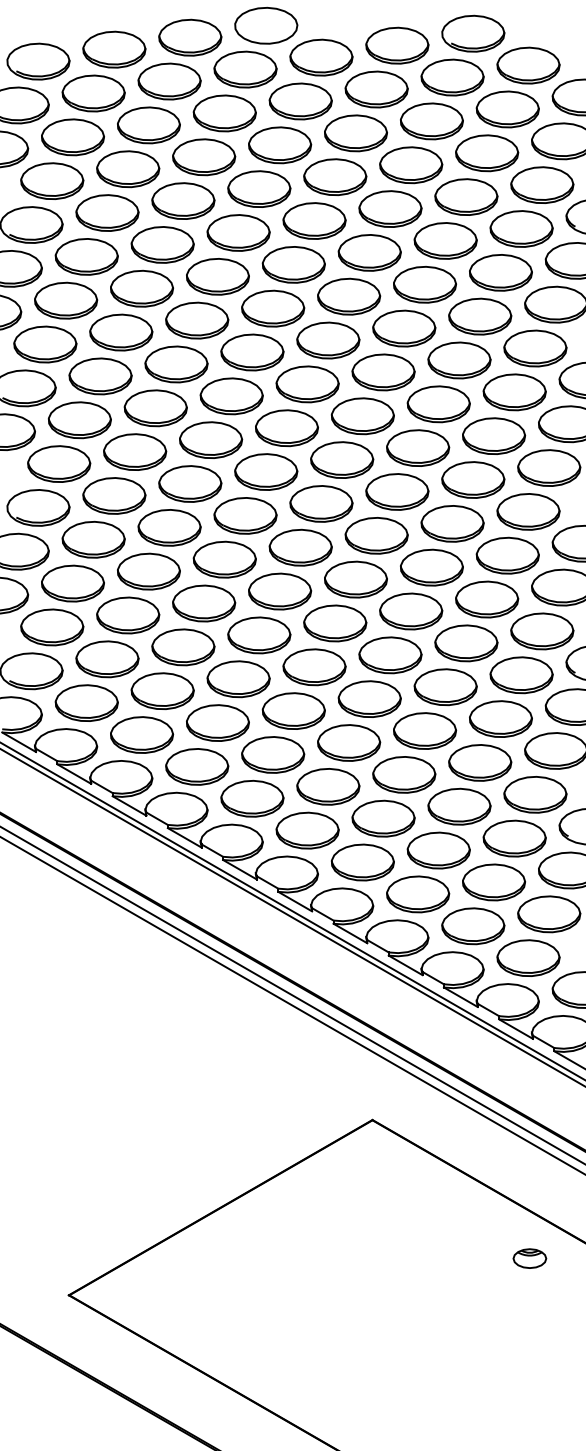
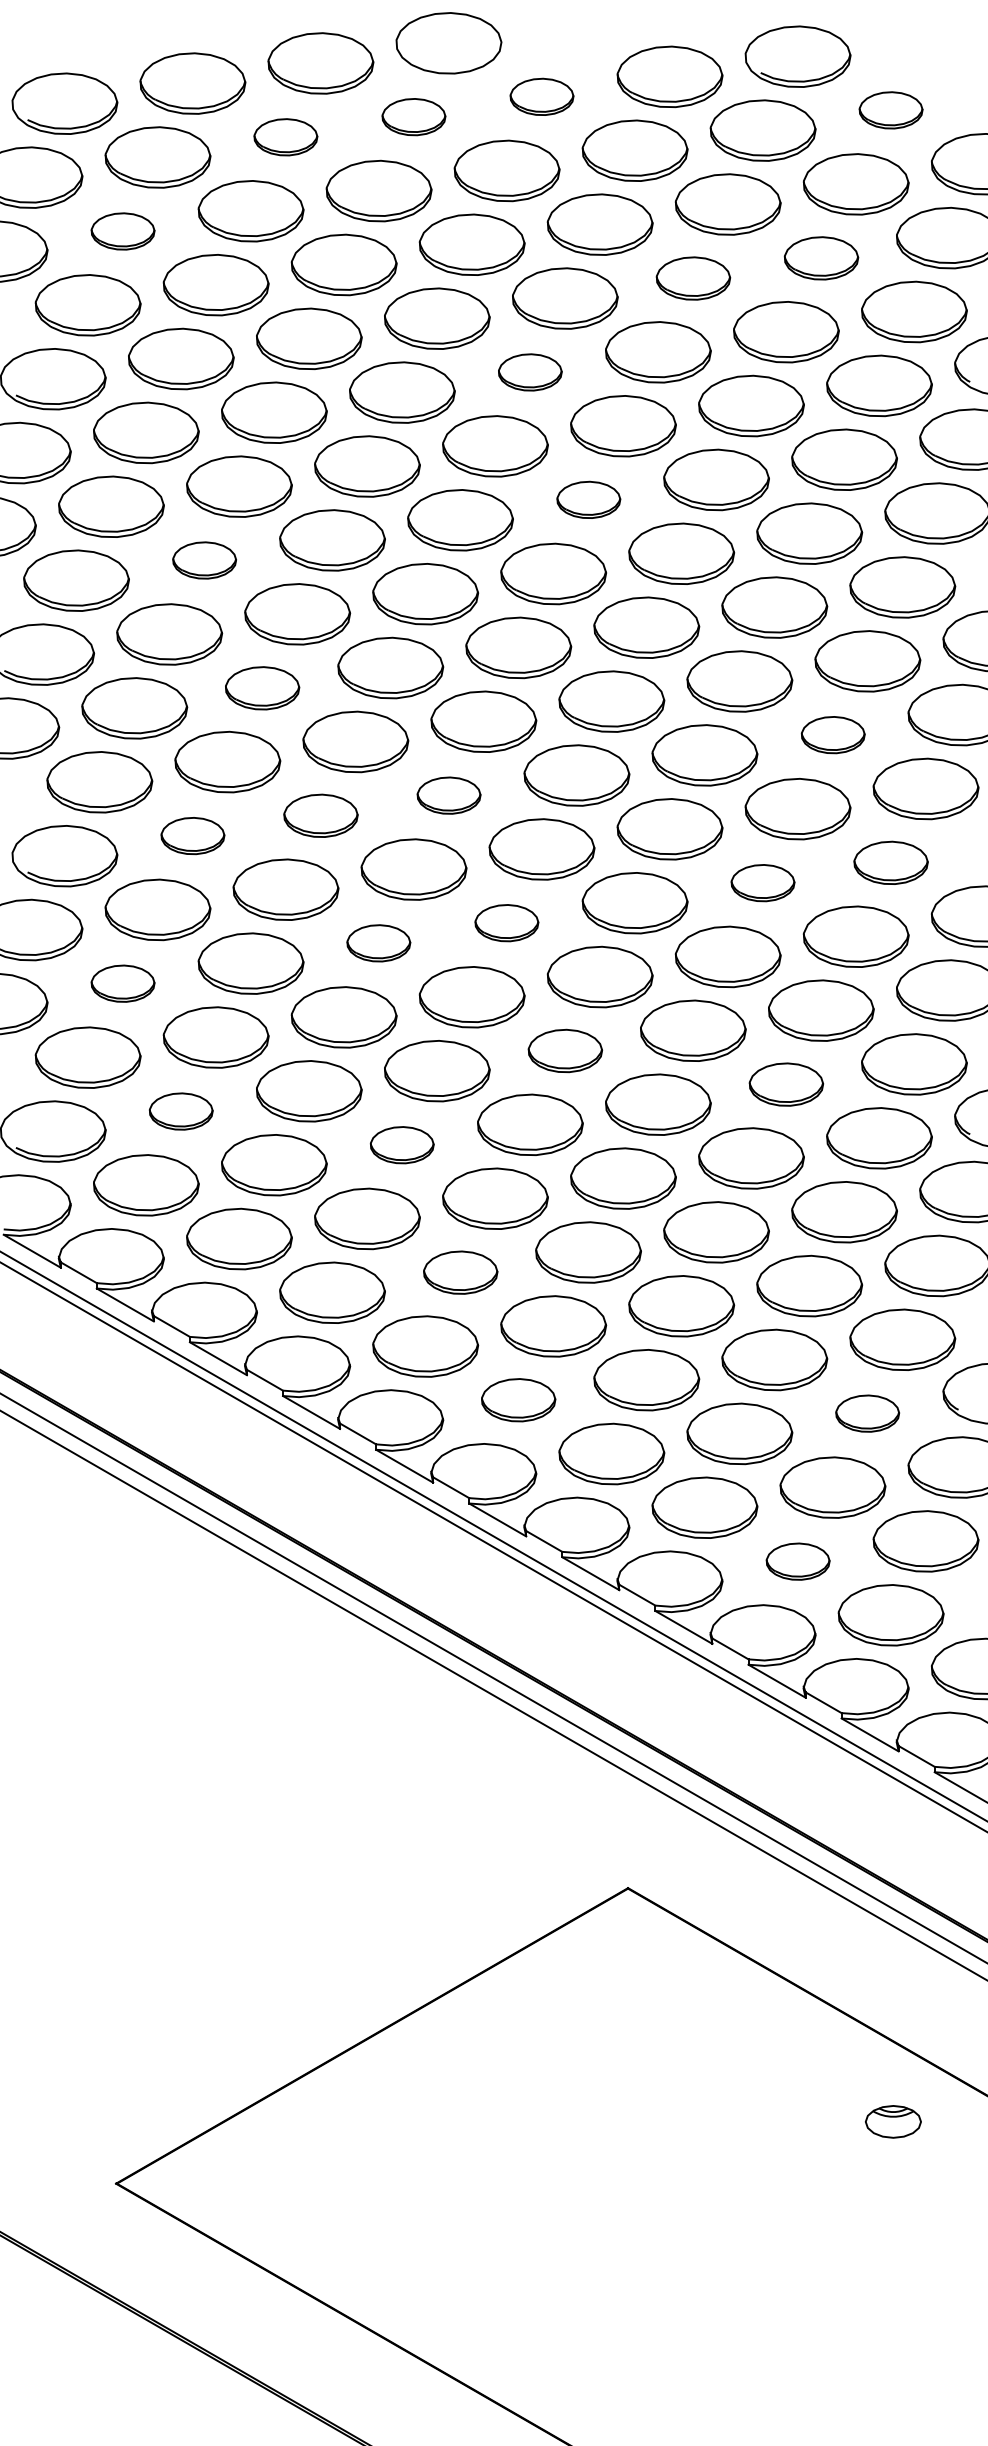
part: (321, 57) -> (542, 96), size x0.6
part: (528, 65) -> (891, 110), size x0.6
part: (245, 69) -> (413, 116), size x0.6
part: (169, 81) -> (285, 137), size x0.6
part: (72, 137) -> (122, 231), size x0.6
part: (487, 153) -> (821, 258), size x0.7
part: (411, 165) -> (693, 278), size x0.7
part: (314, 220) -> (530, 371), size x0.6
part: (349, 296) -> (589, 499), size x0.6
part: (121, 332) -> (204, 560), size x0.6
part: (155, 408) -> (262, 688), size x0.7
part: (494, 435) -> (833, 734), size x0.6
part: (266, 471) -> (449, 794), size x0.6
part: (190, 483) -> (321, 814), size x0.7
part: (114, 495) -> (193, 835), size x0.6
part: (528, 511) -> (891, 862), size x0.7
part: (452, 523) -> (762, 882), size x0.6
part: (300, 547) -> (506, 922), size x0.6
part: (224, 559) -> (378, 943), size x0.6
part: (72, 583) -> (122, 983), size x0.6
part: (335, 623) -> (565, 1051), size x0.7
part: (466, 643) -> (786, 1084), size x0.7
part: (107, 659) -> (181, 1111), size x0.6
part: (238, 679) -> (402, 1145), size x0.6
part: (273, 754) -> (461, 1271), size x0.7
part: (307, 830) -> (518, 1400), size x0.7
part: (514, 838) -> (867, 1413), size x0.6
part: (473, 926) -> (798, 1561), size x0.6

